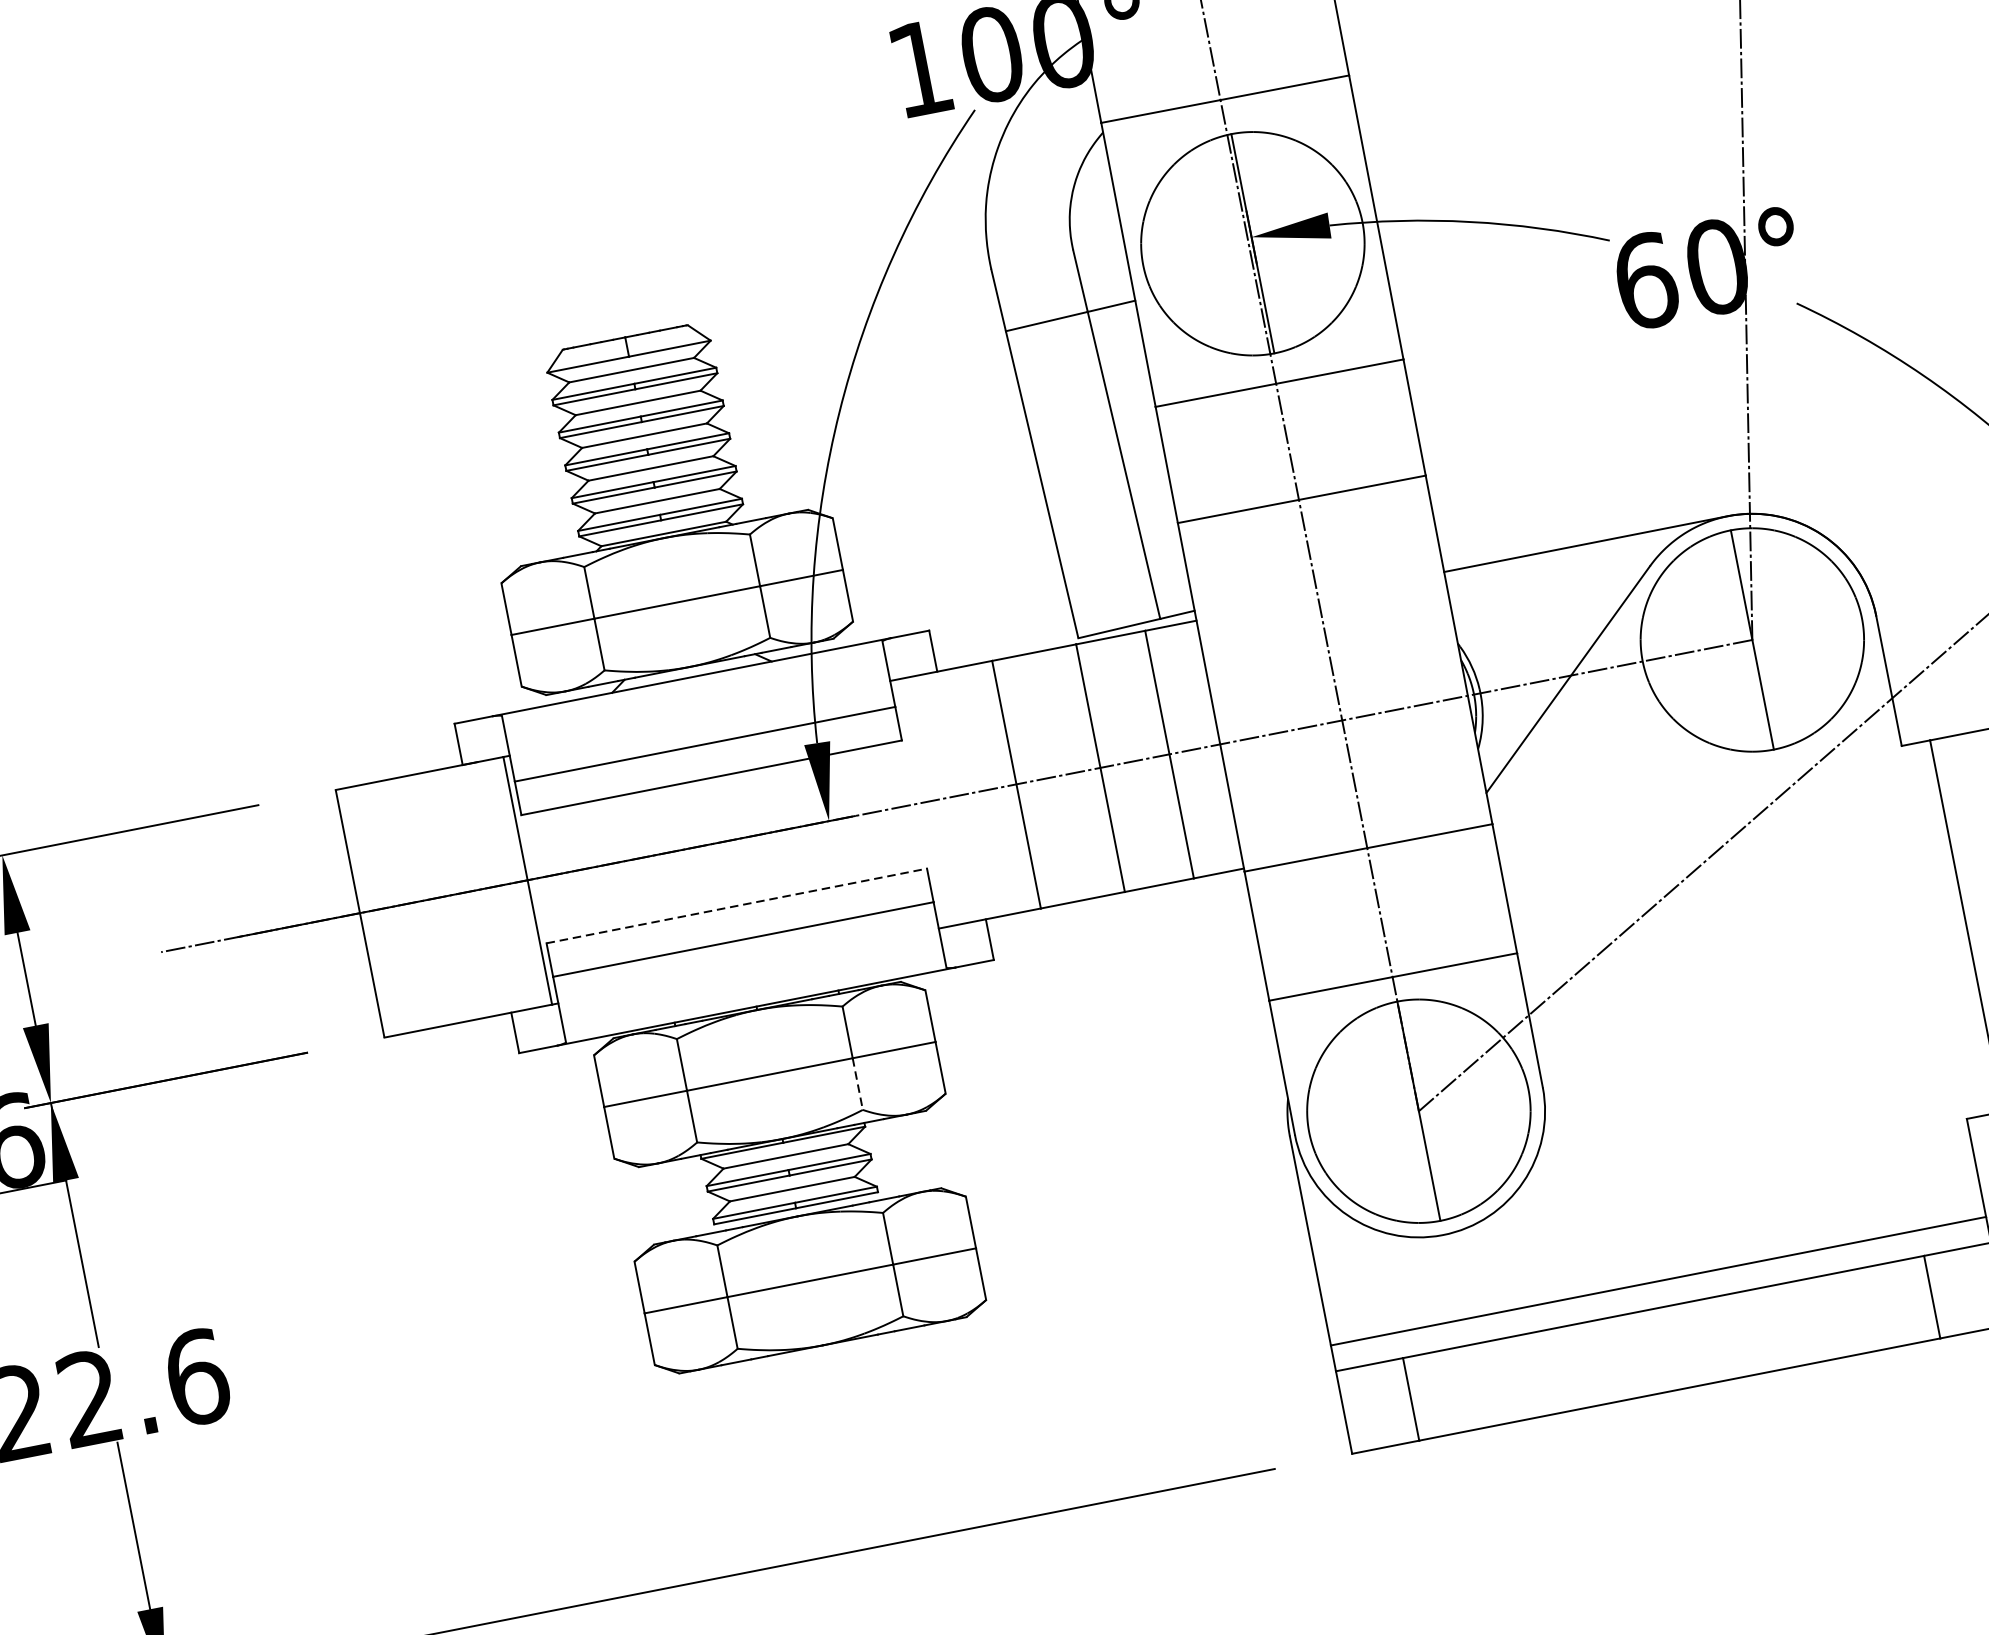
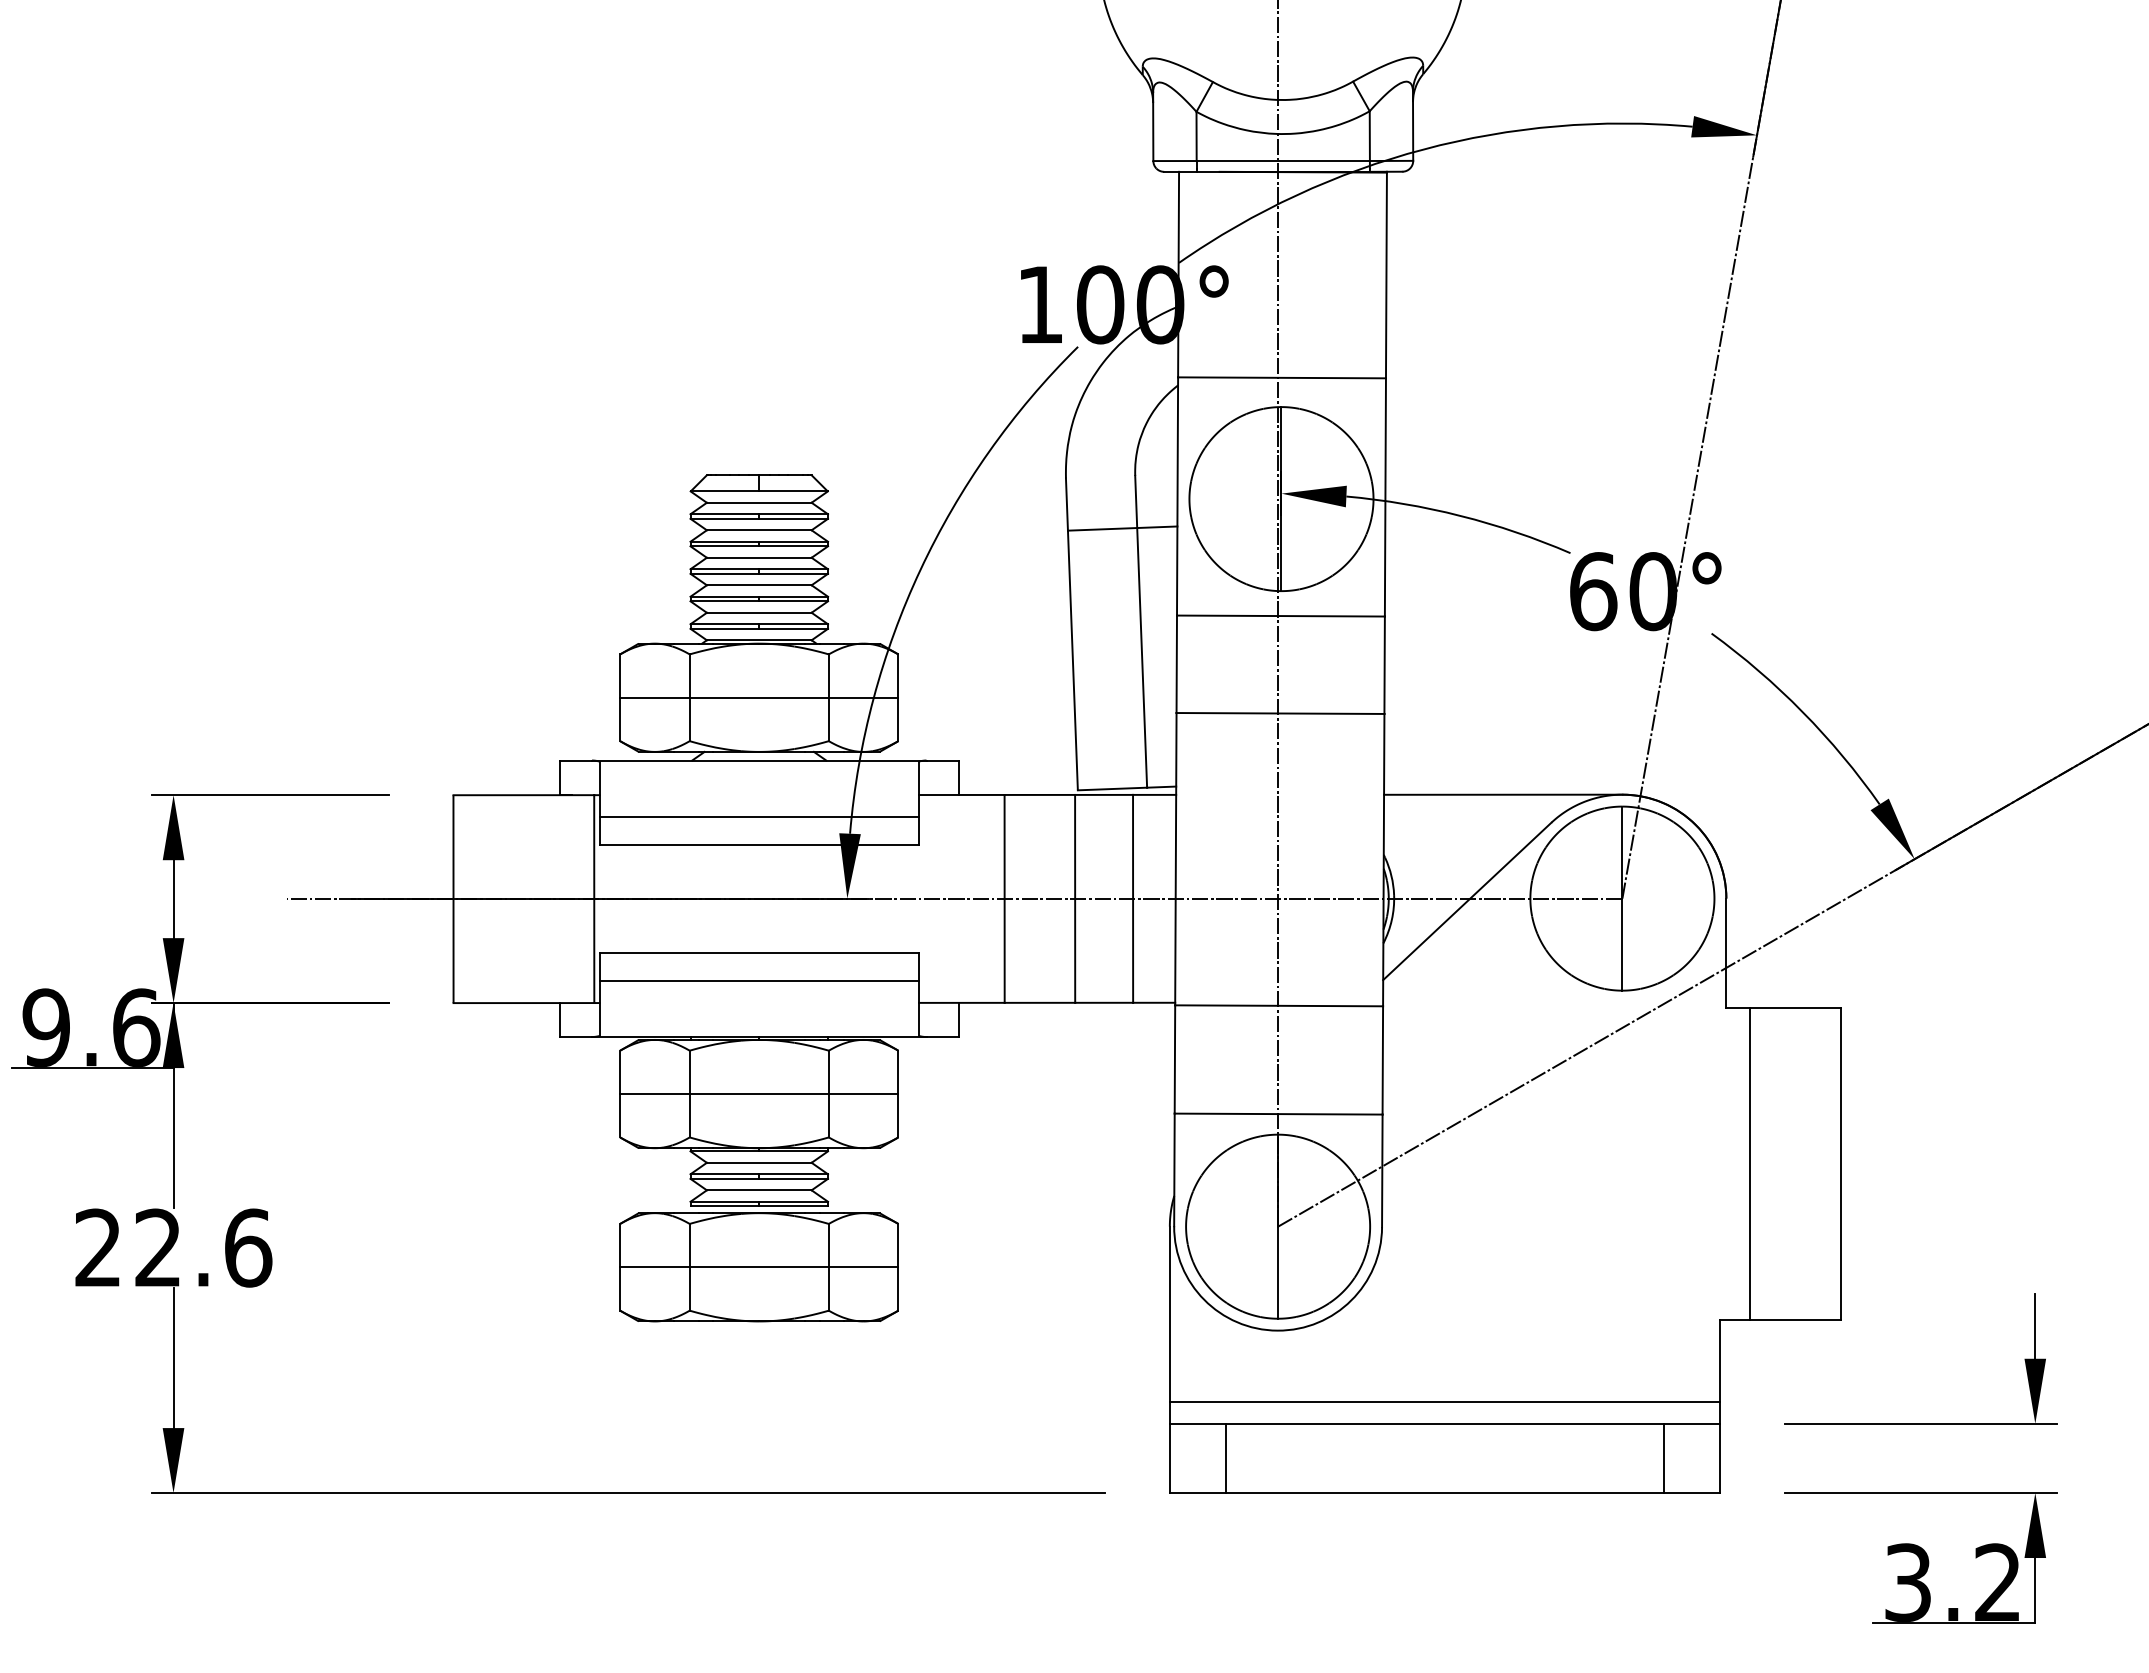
line: (737, 905) -> (759, 952), dashed -> solid
line: (857, 1083) -> (828, 1115), dashed -> solid

